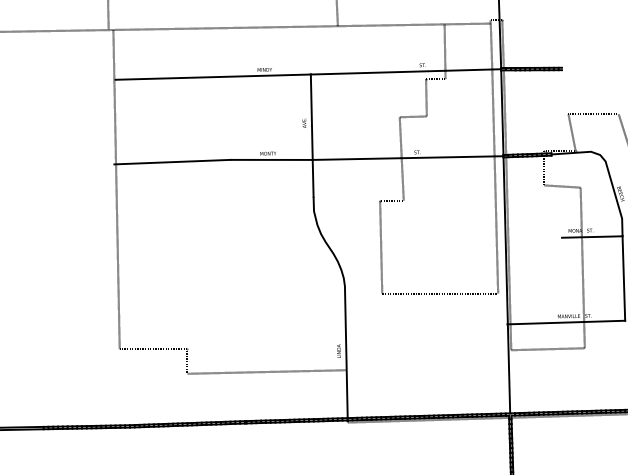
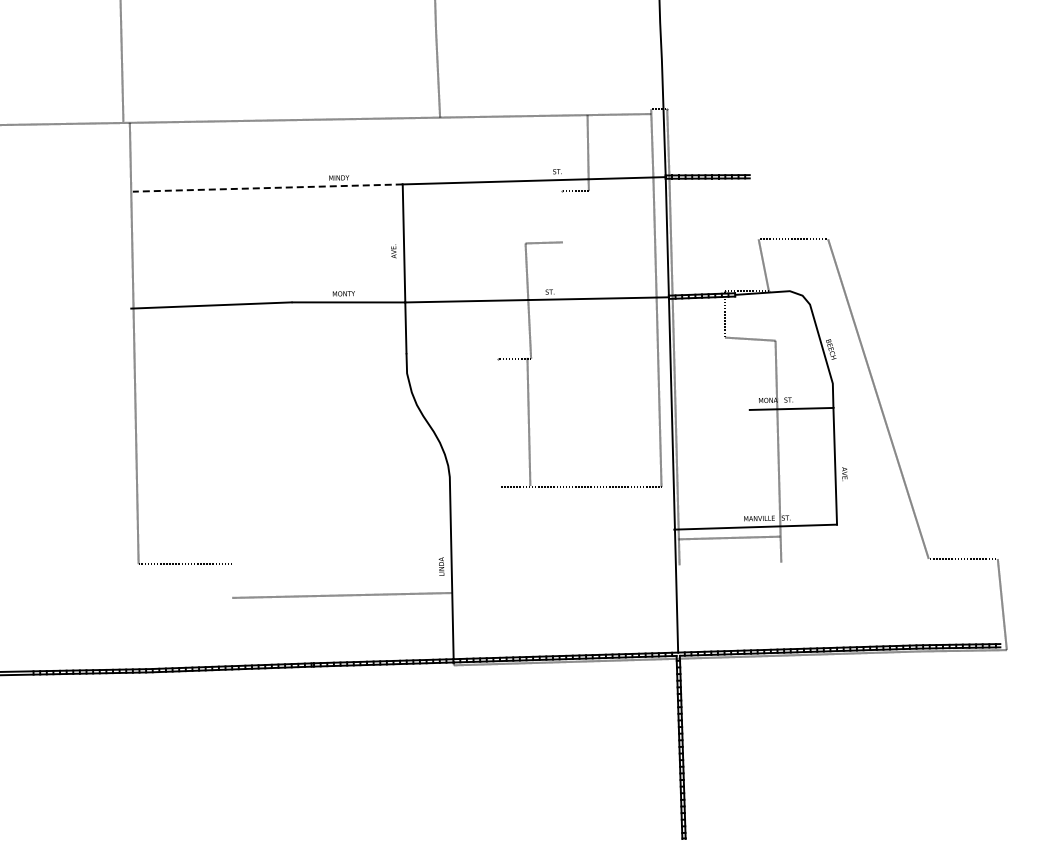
line: (212, 77) -> (267, 188), solid -> dashed
line: (425, 97) -> (561, 216), removed
line: (380, 246) -> (528, 421), moved
line: (548, 348) -> (729, 537), moved
line: (187, 361) -> (232, 580), removed

